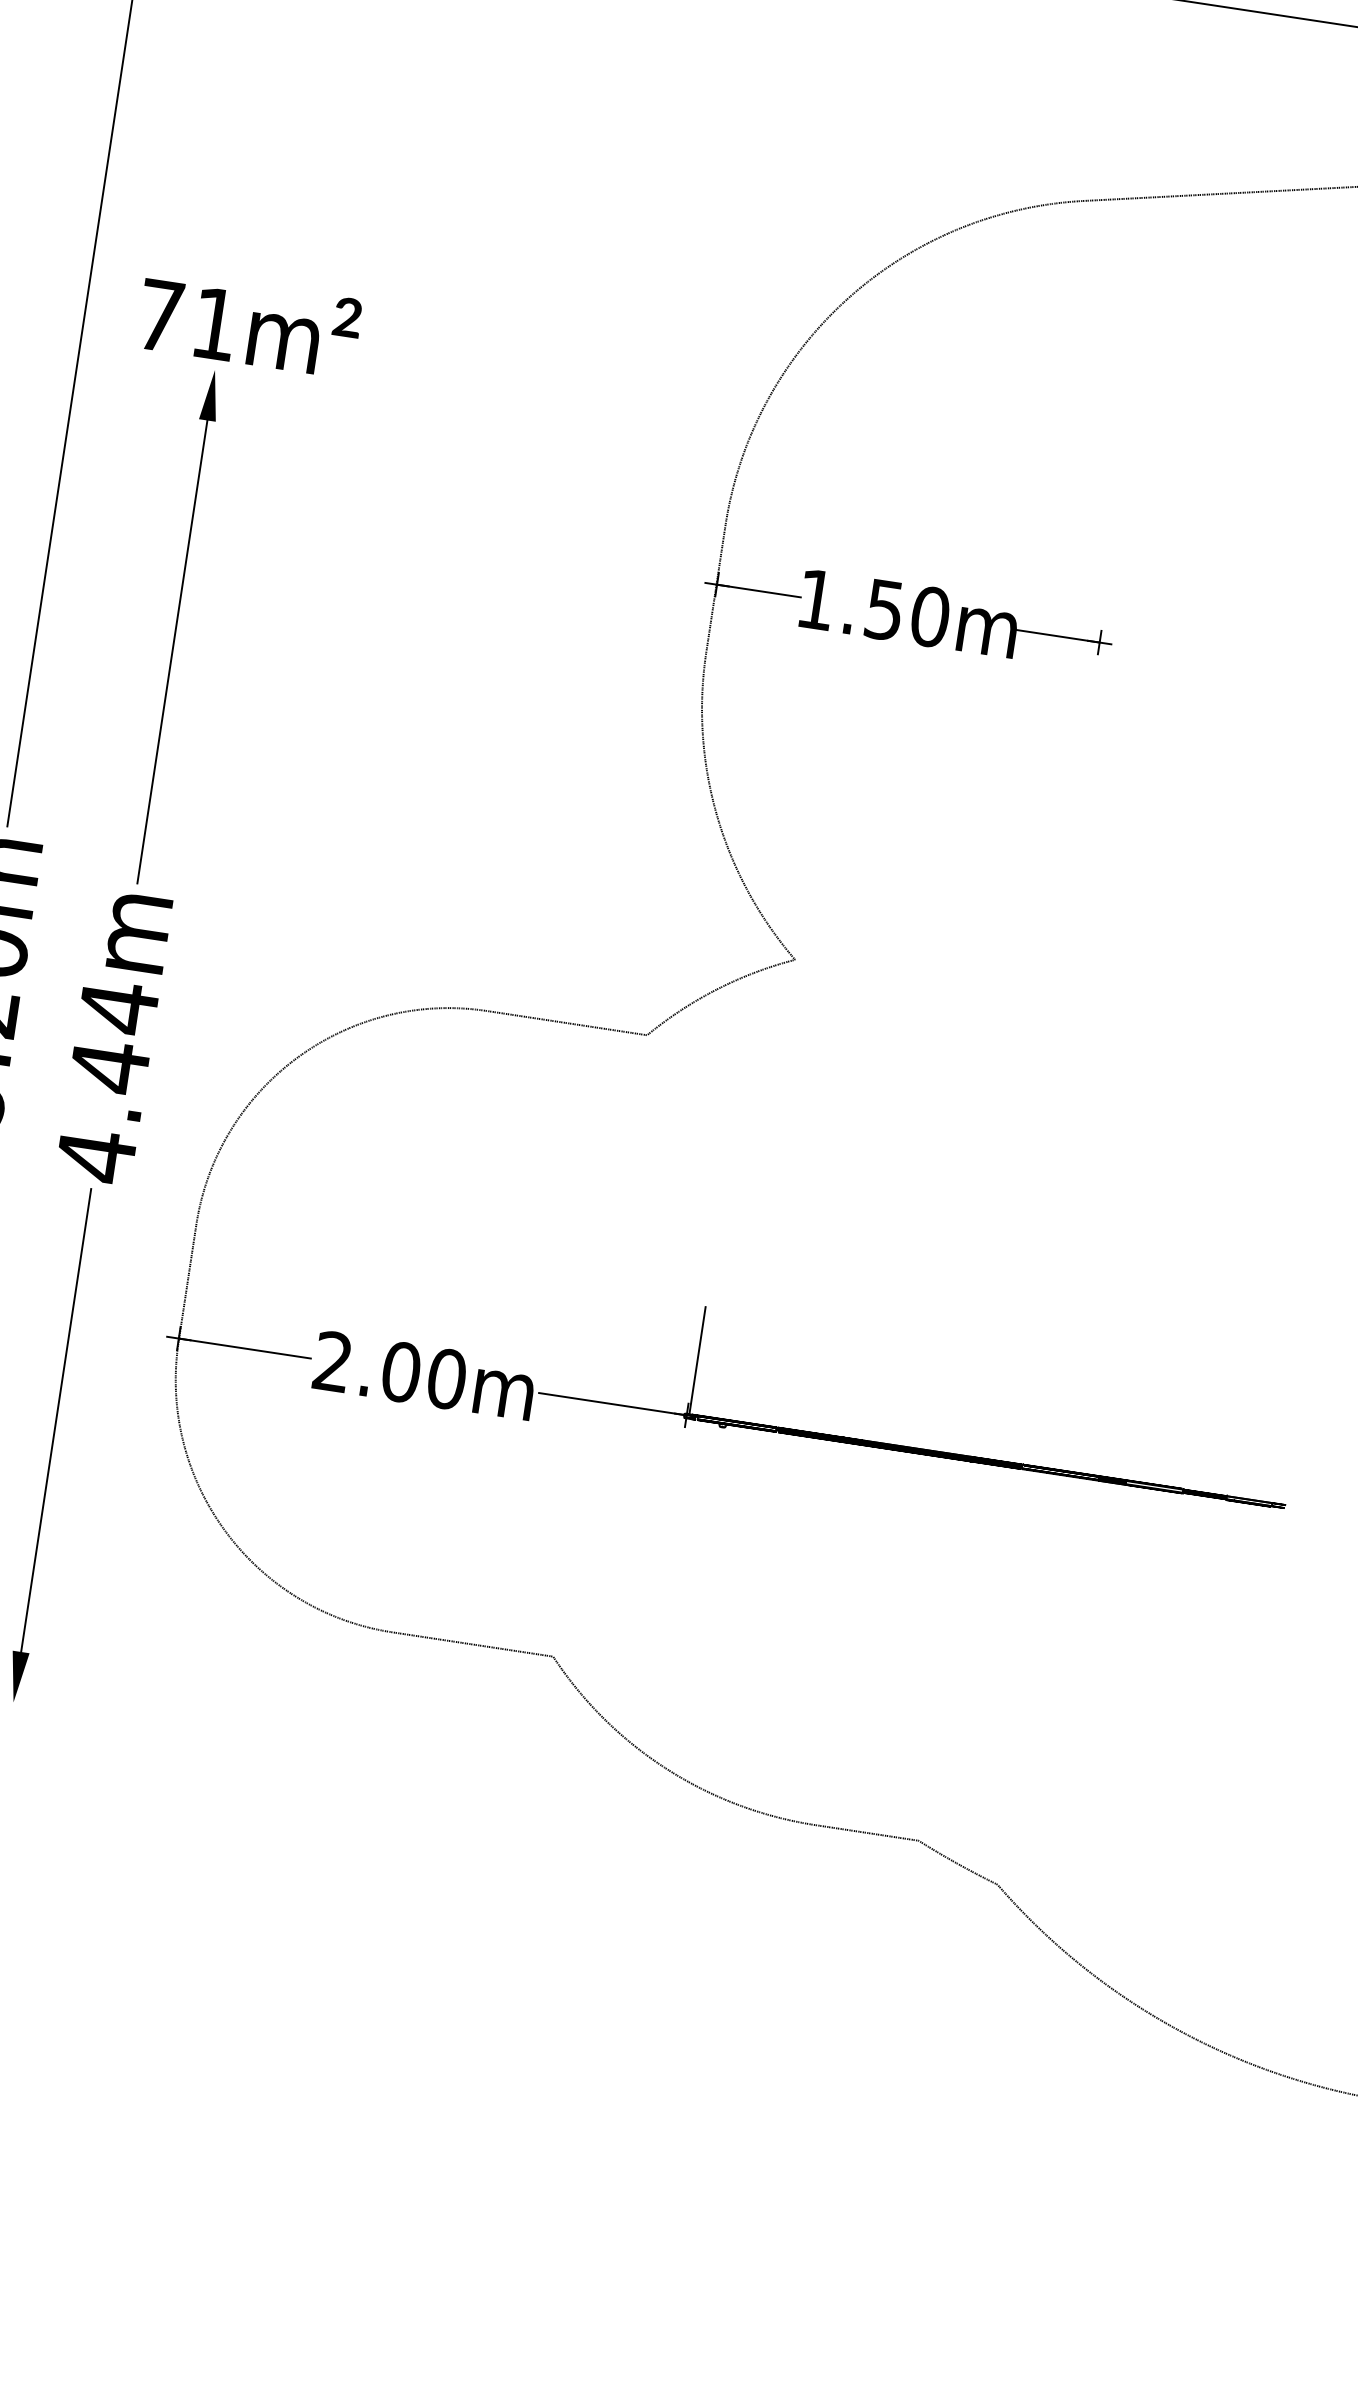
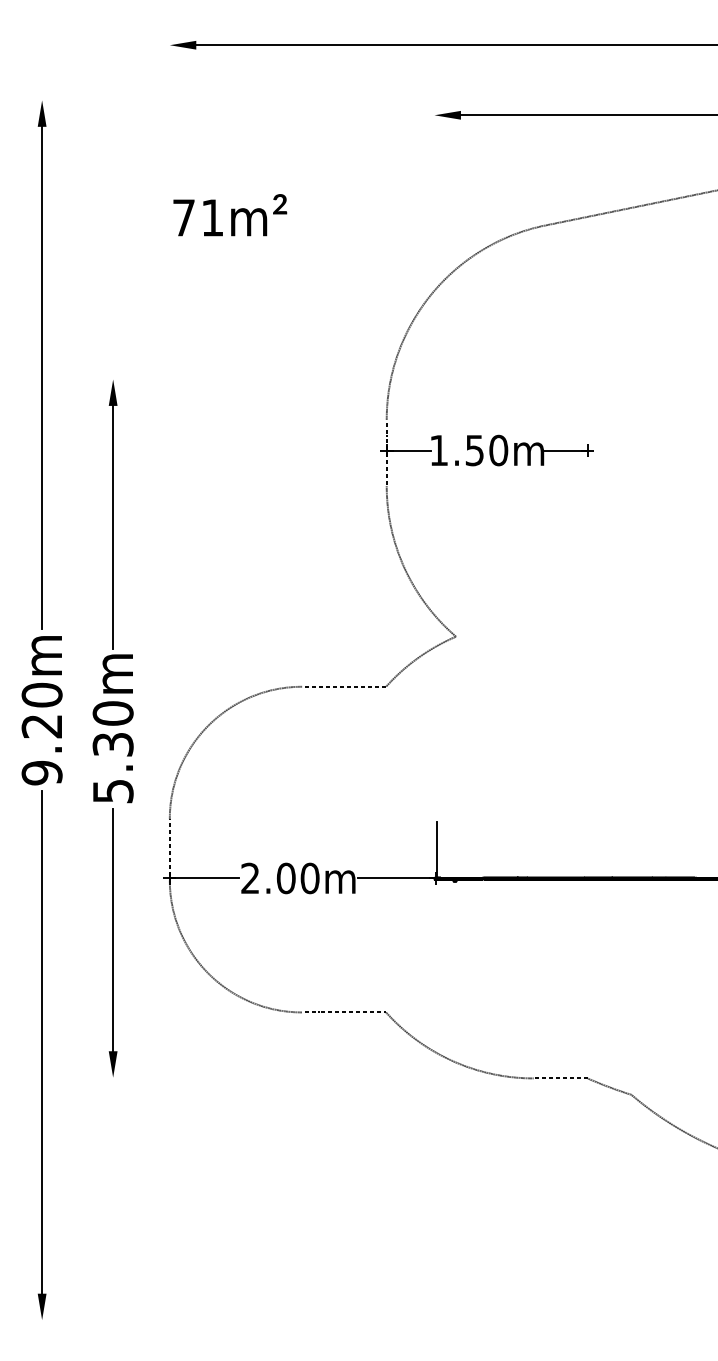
text: (249, 324) -> (230, 215), moved
text: (106, 1081) -> (112, 752), 4.44m -> 5.30m

